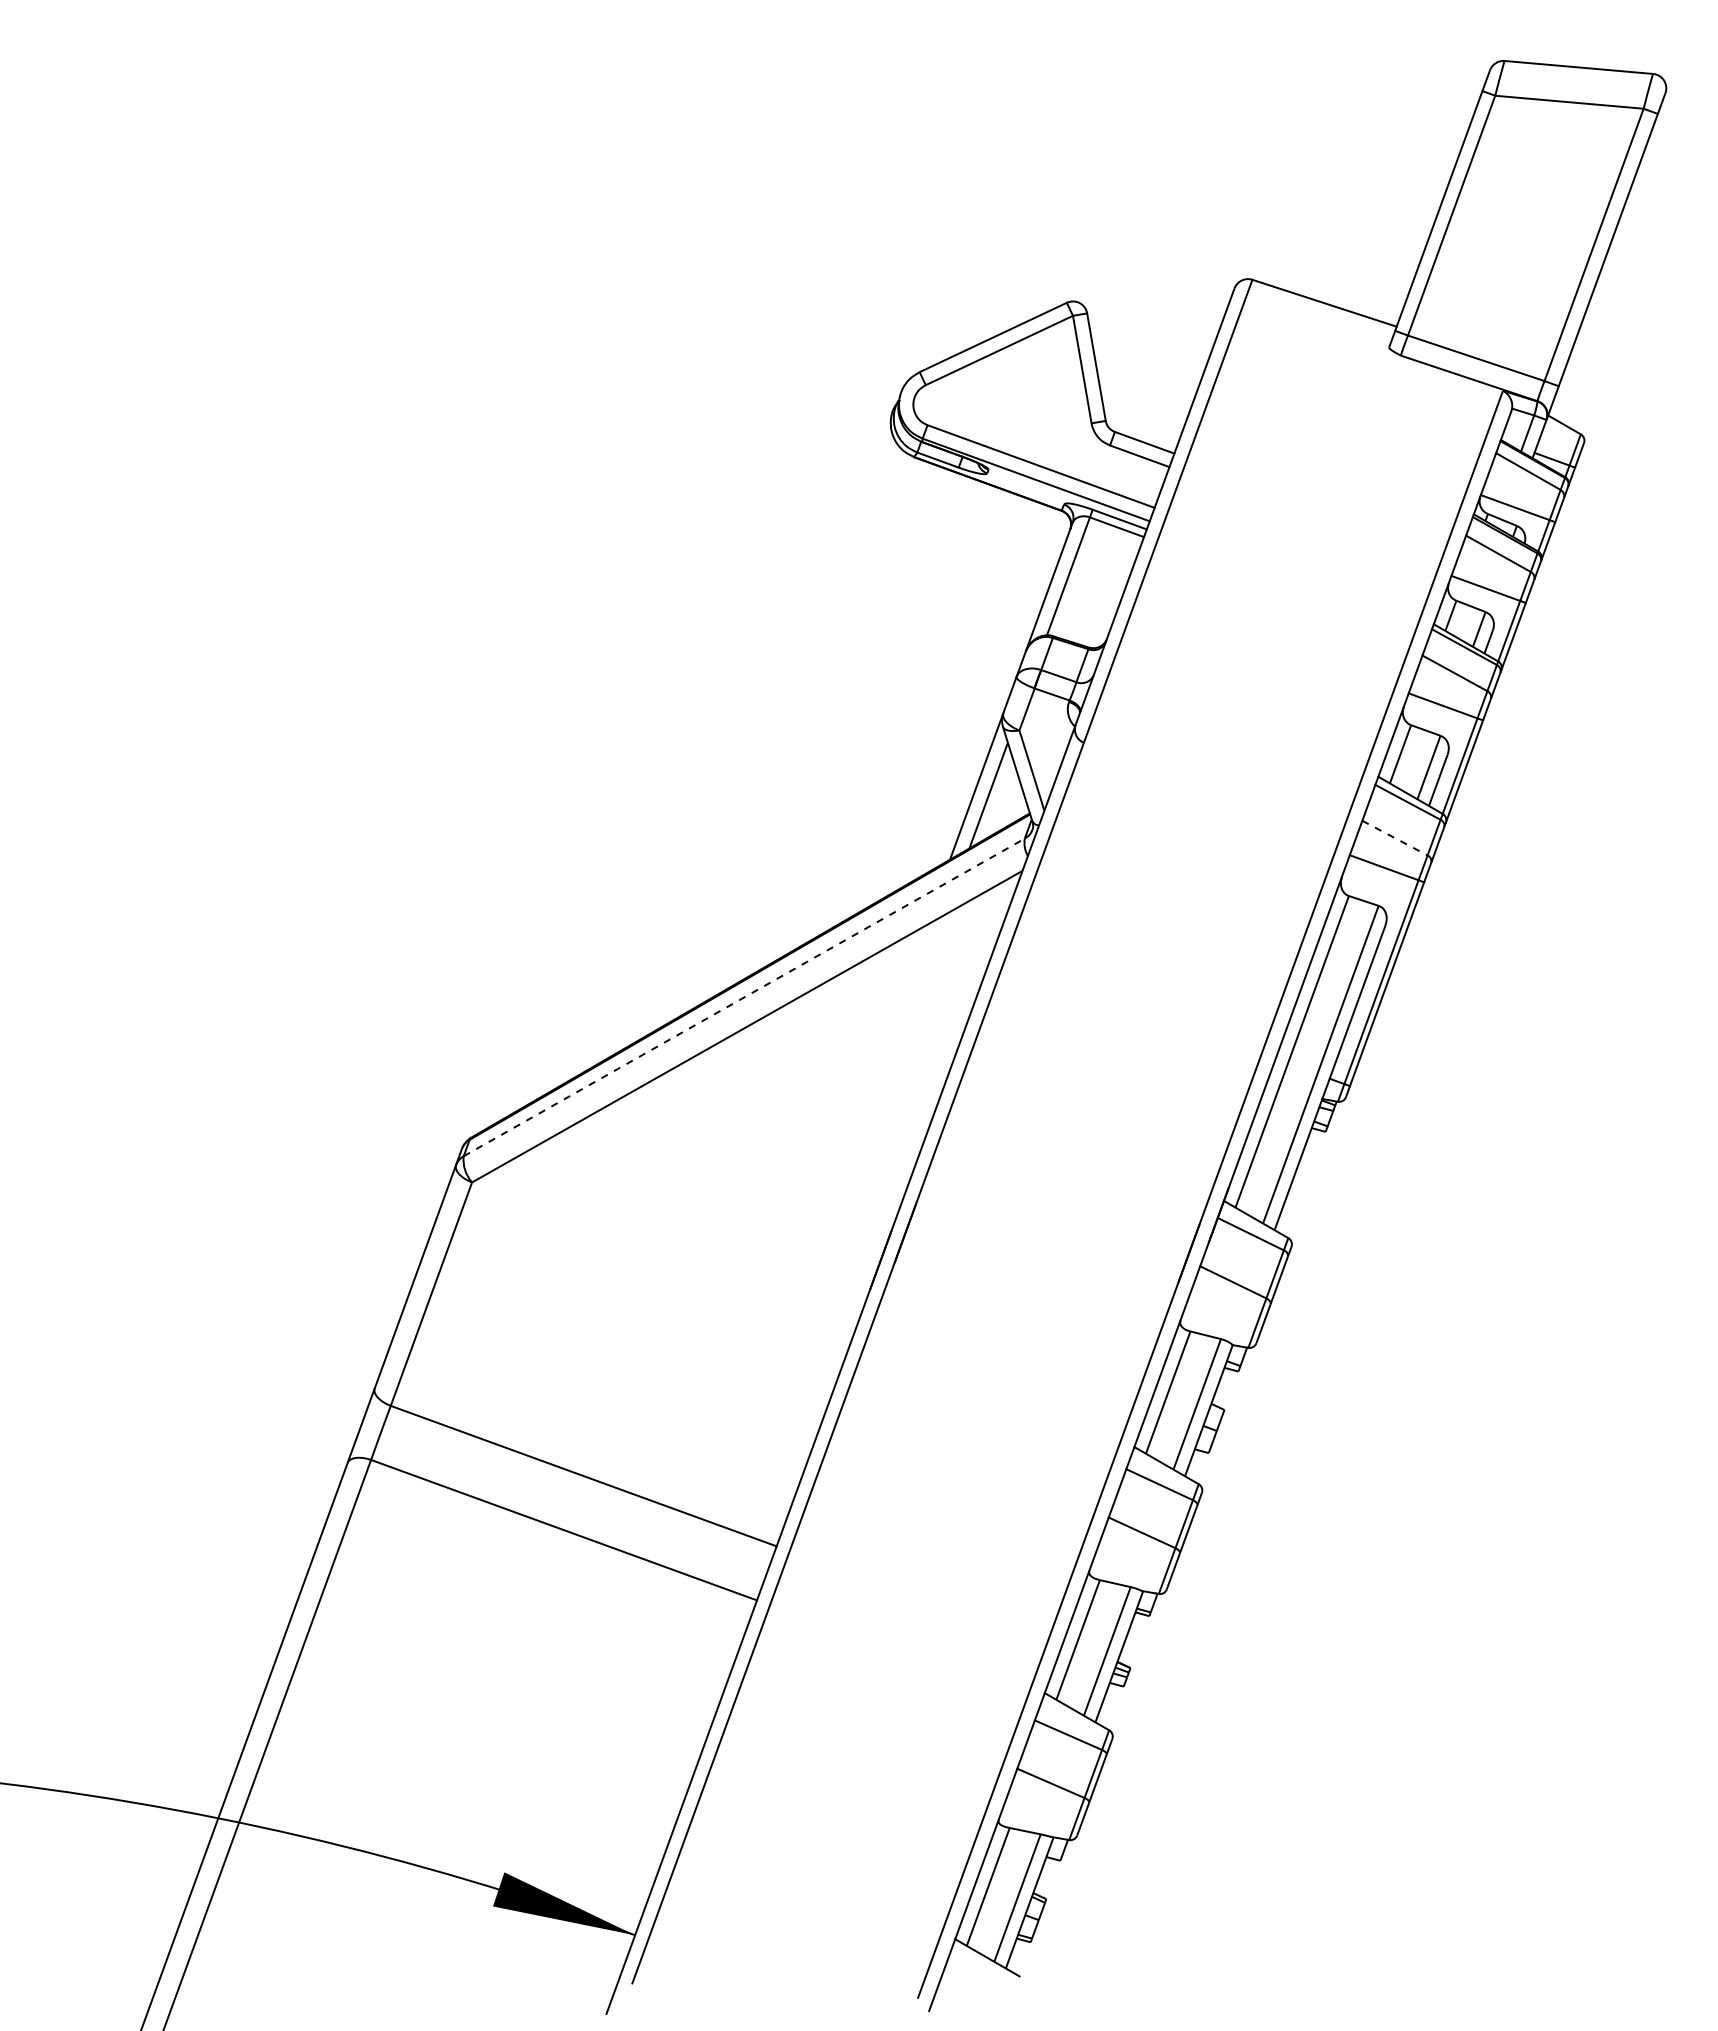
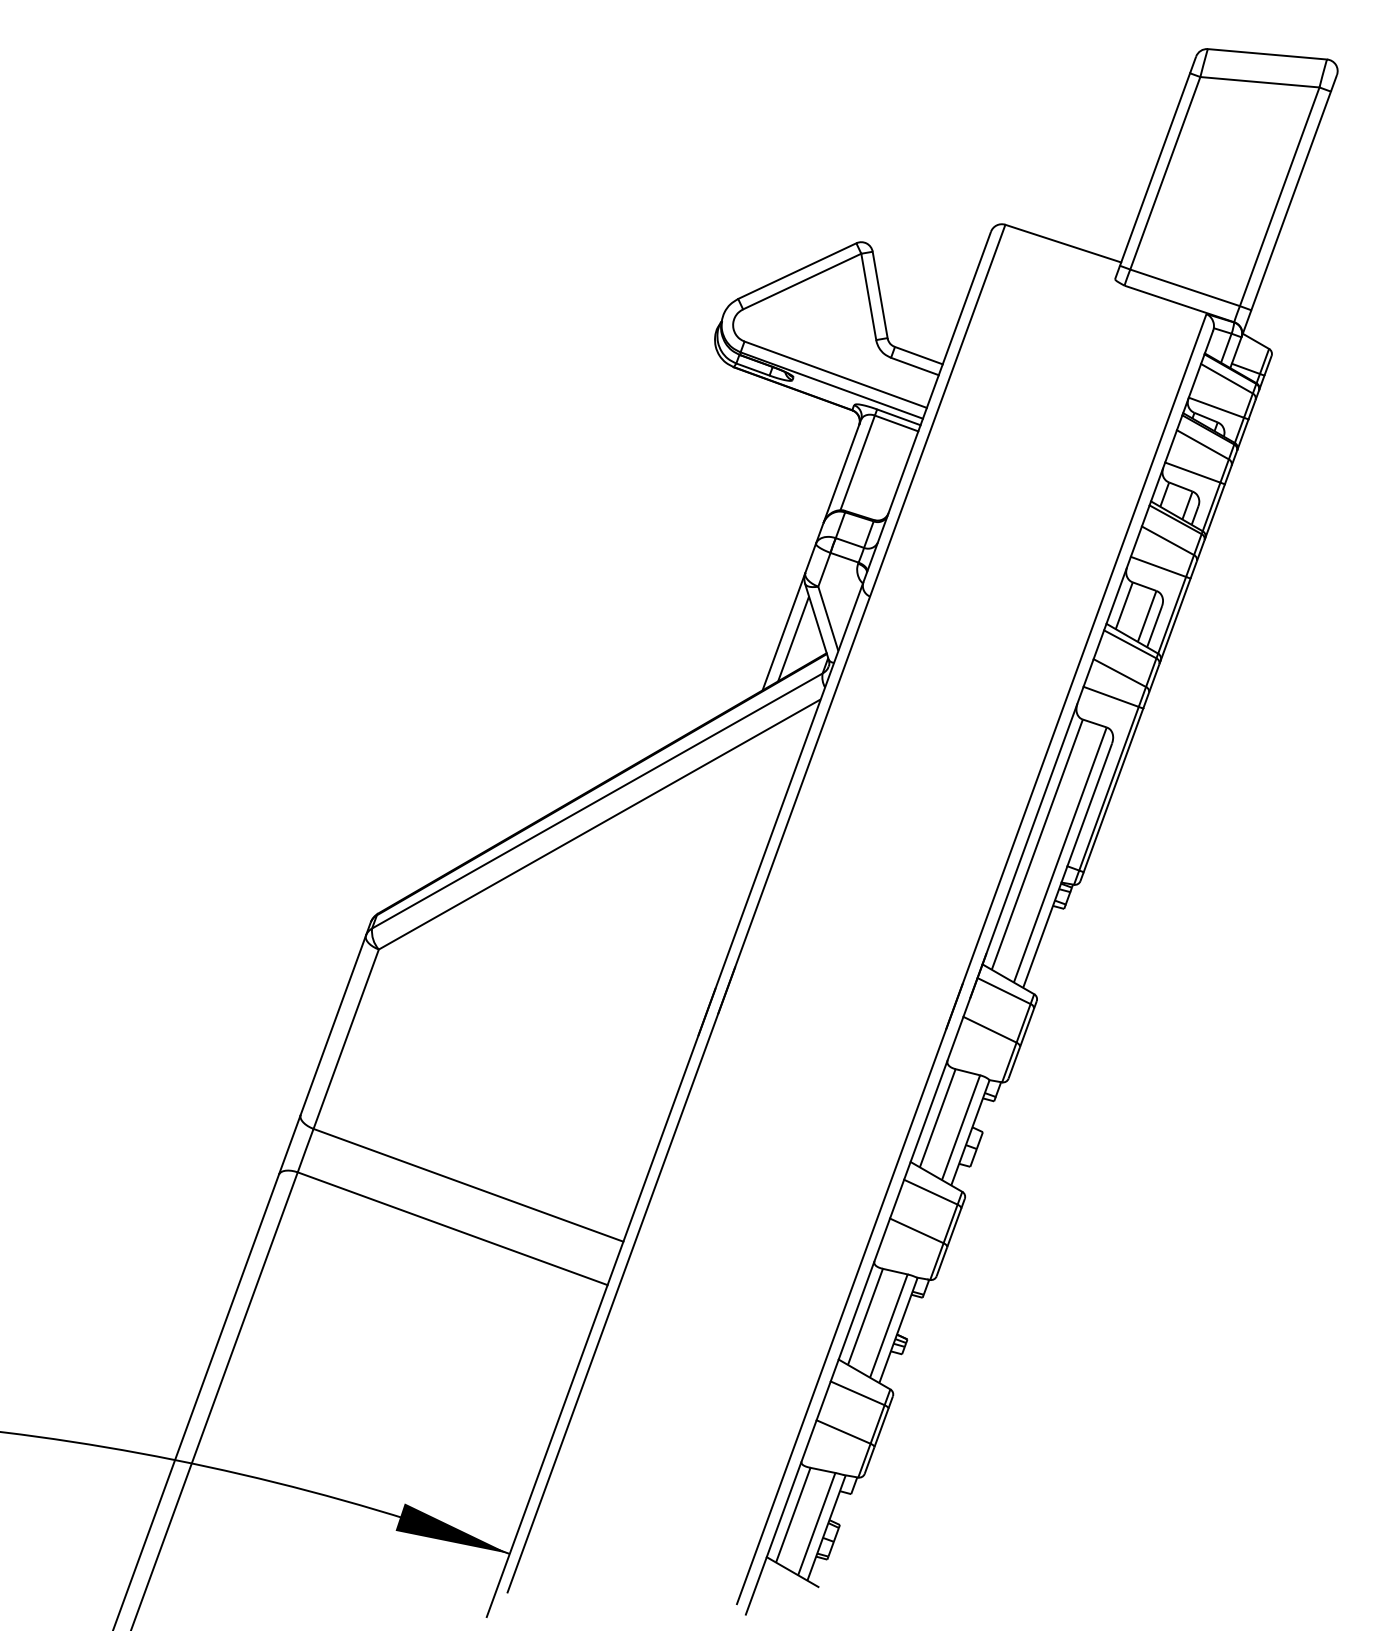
line: (1394, 838) -> (1119, 673), dashed -> solid
line: (743, 998) -> (596, 801), dashed -> solid

